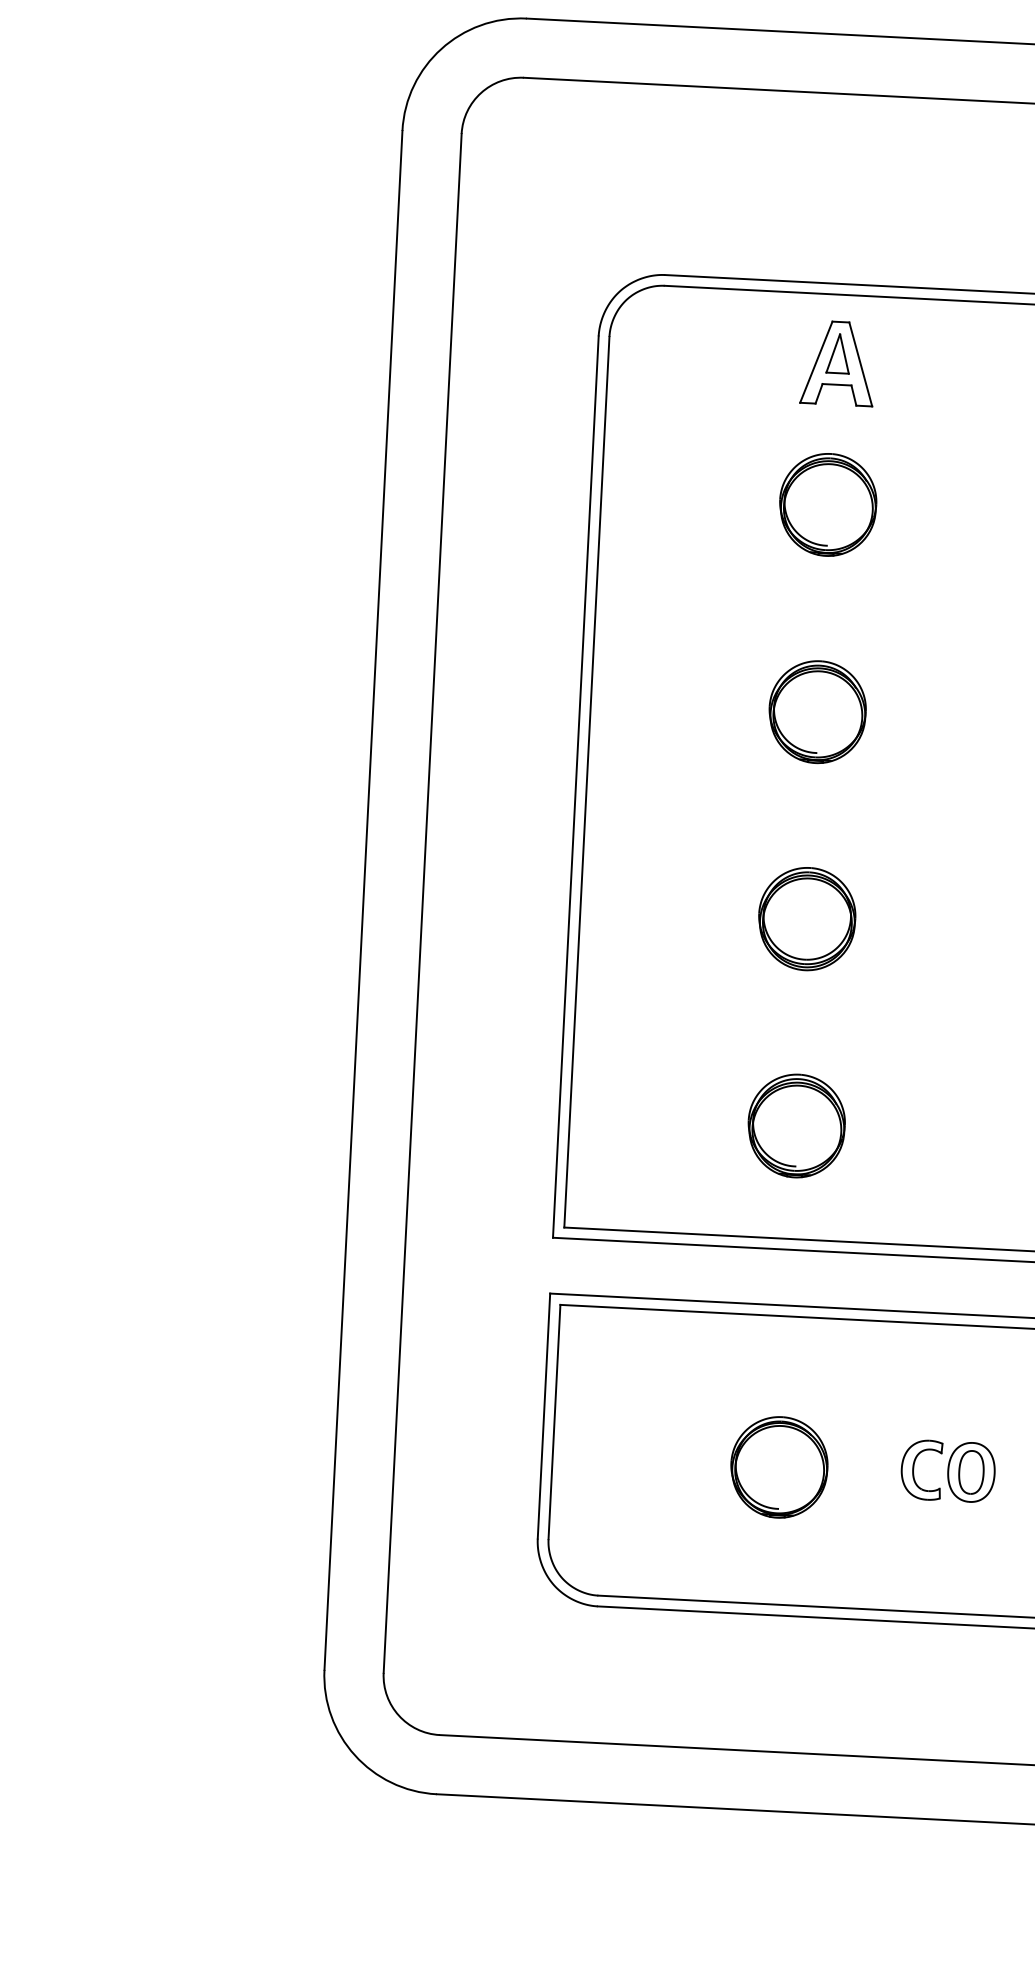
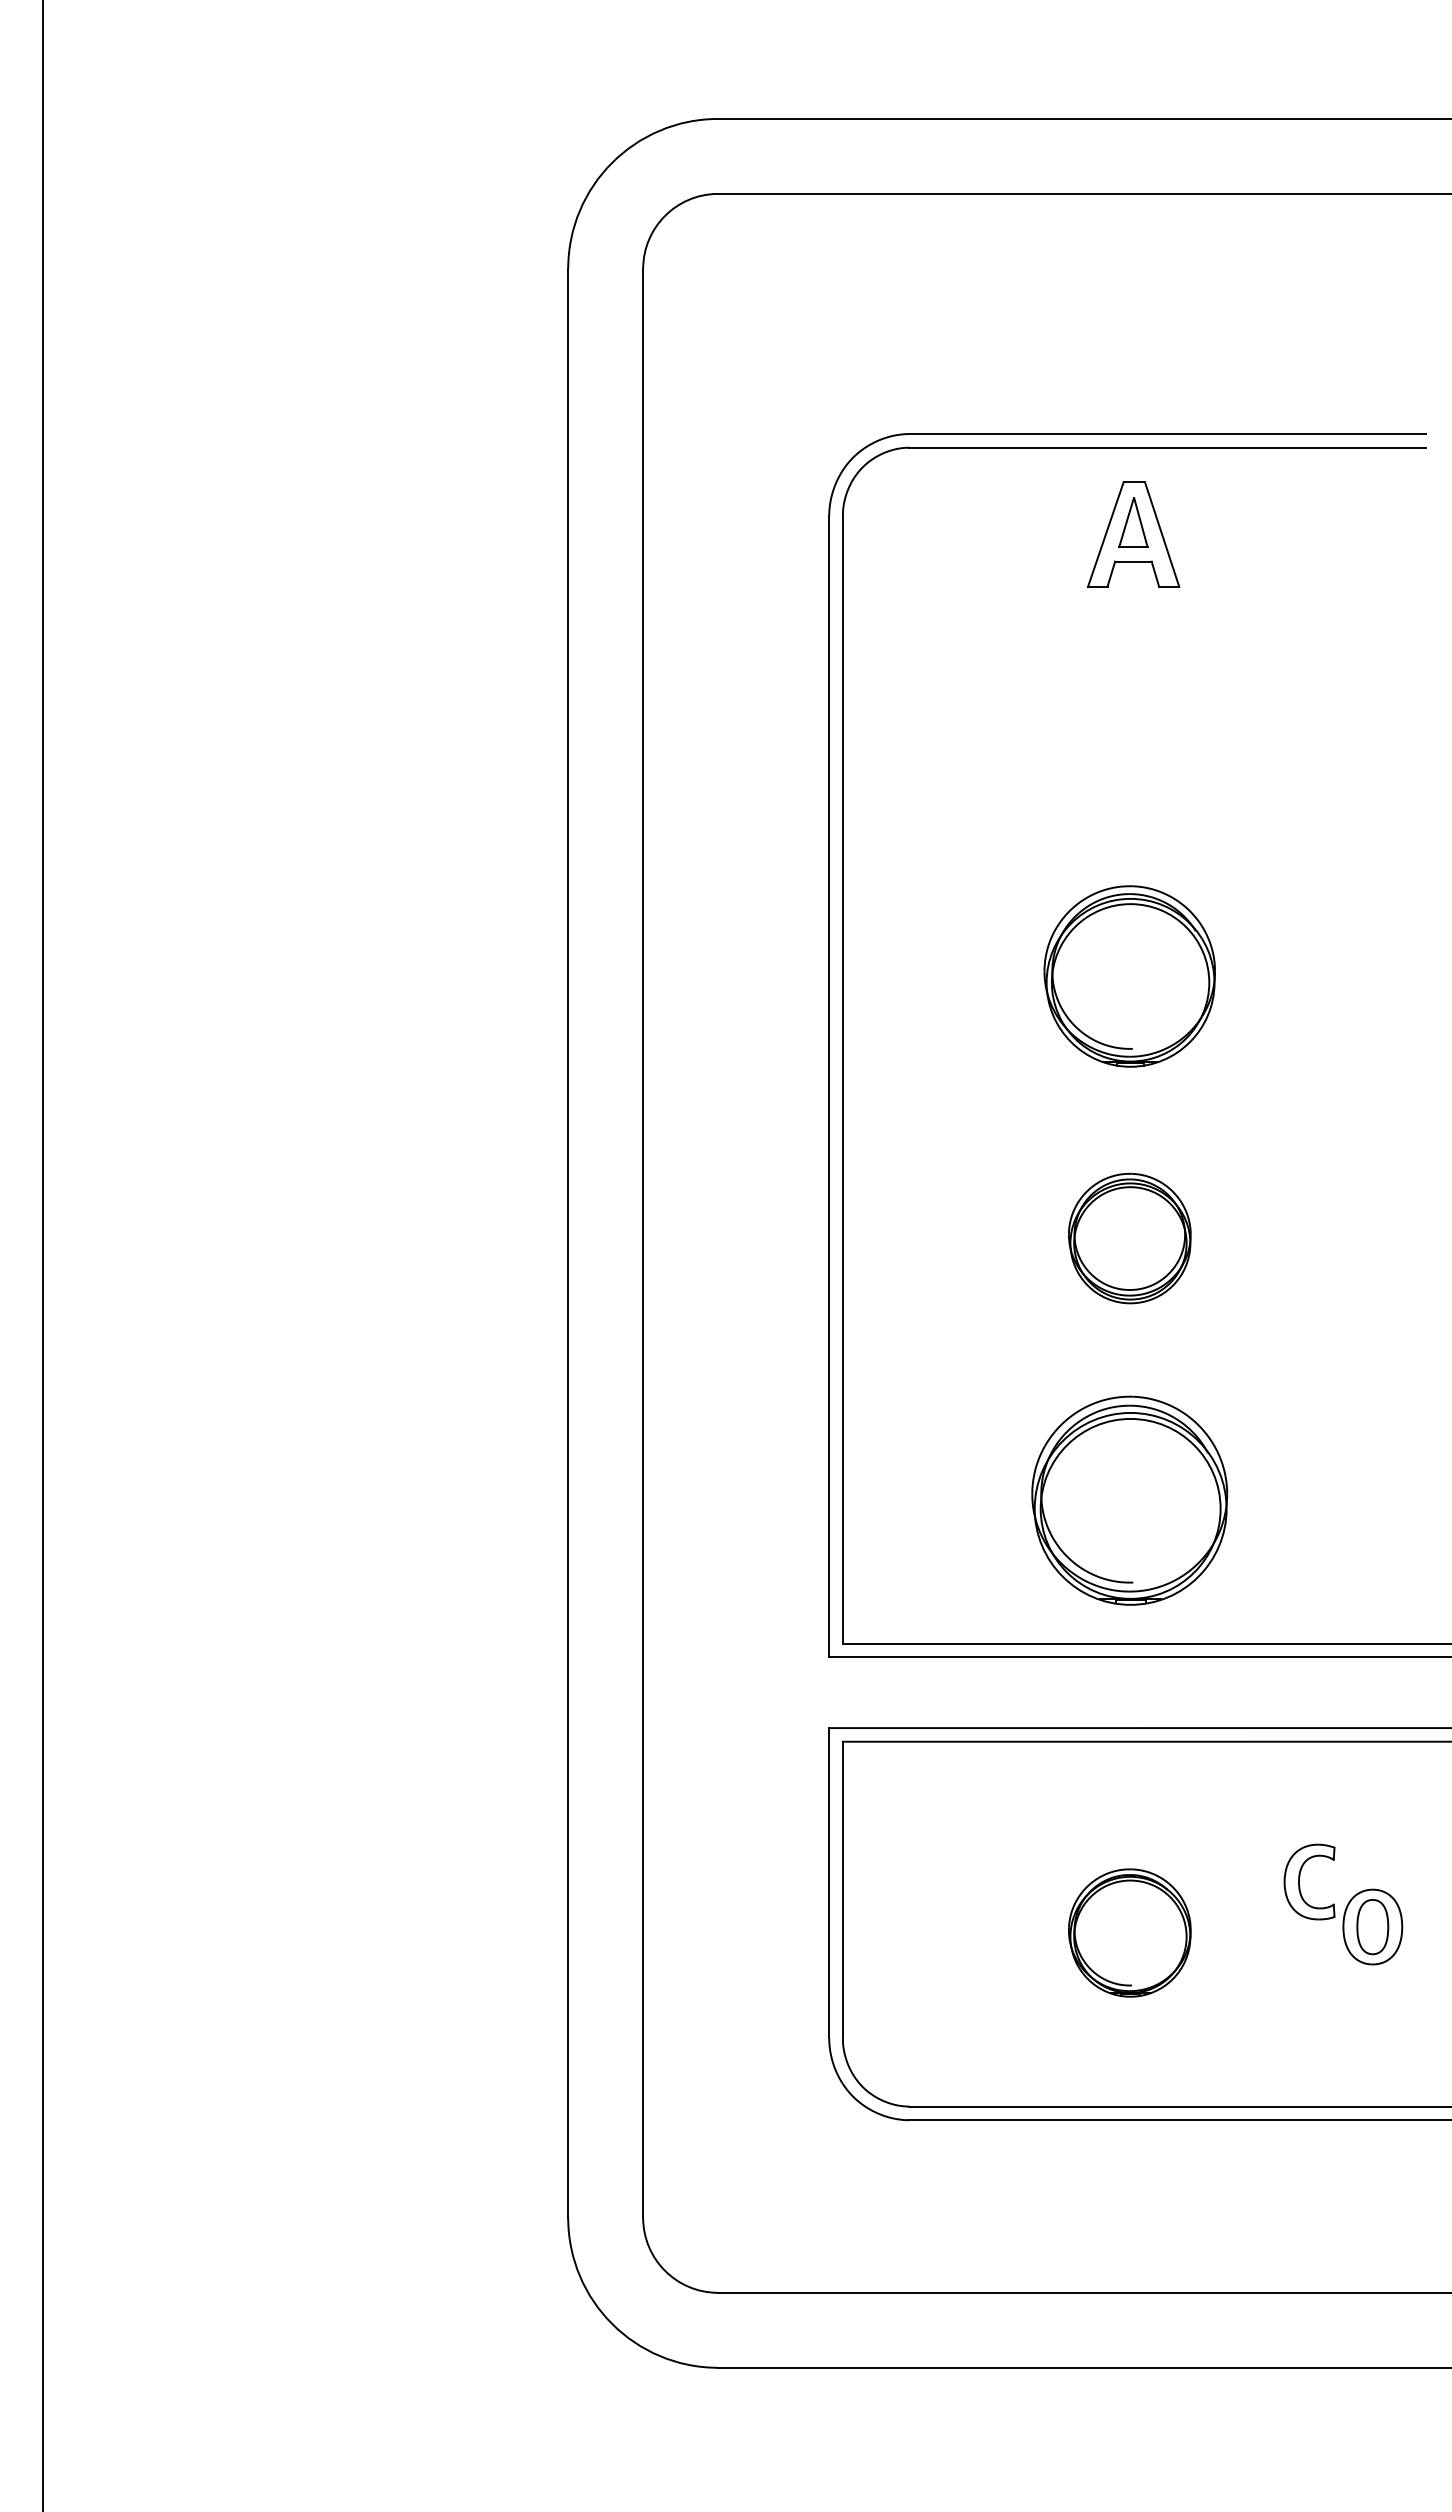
part: (827, 504) -> (1129, 713), removed
part: (817, 712) -> (1129, 976), size x1.4
part: (796, 1125) -> (1129, 1500), size x1.6
part: (914, 1465) -> (1300, 1877), moved

